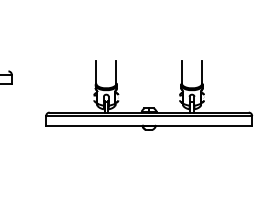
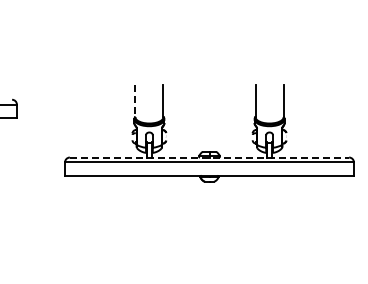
line: (96, 72) -> (135, 101), solid -> dashed
line: (149, 112) -> (209, 157), solid -> dashed

